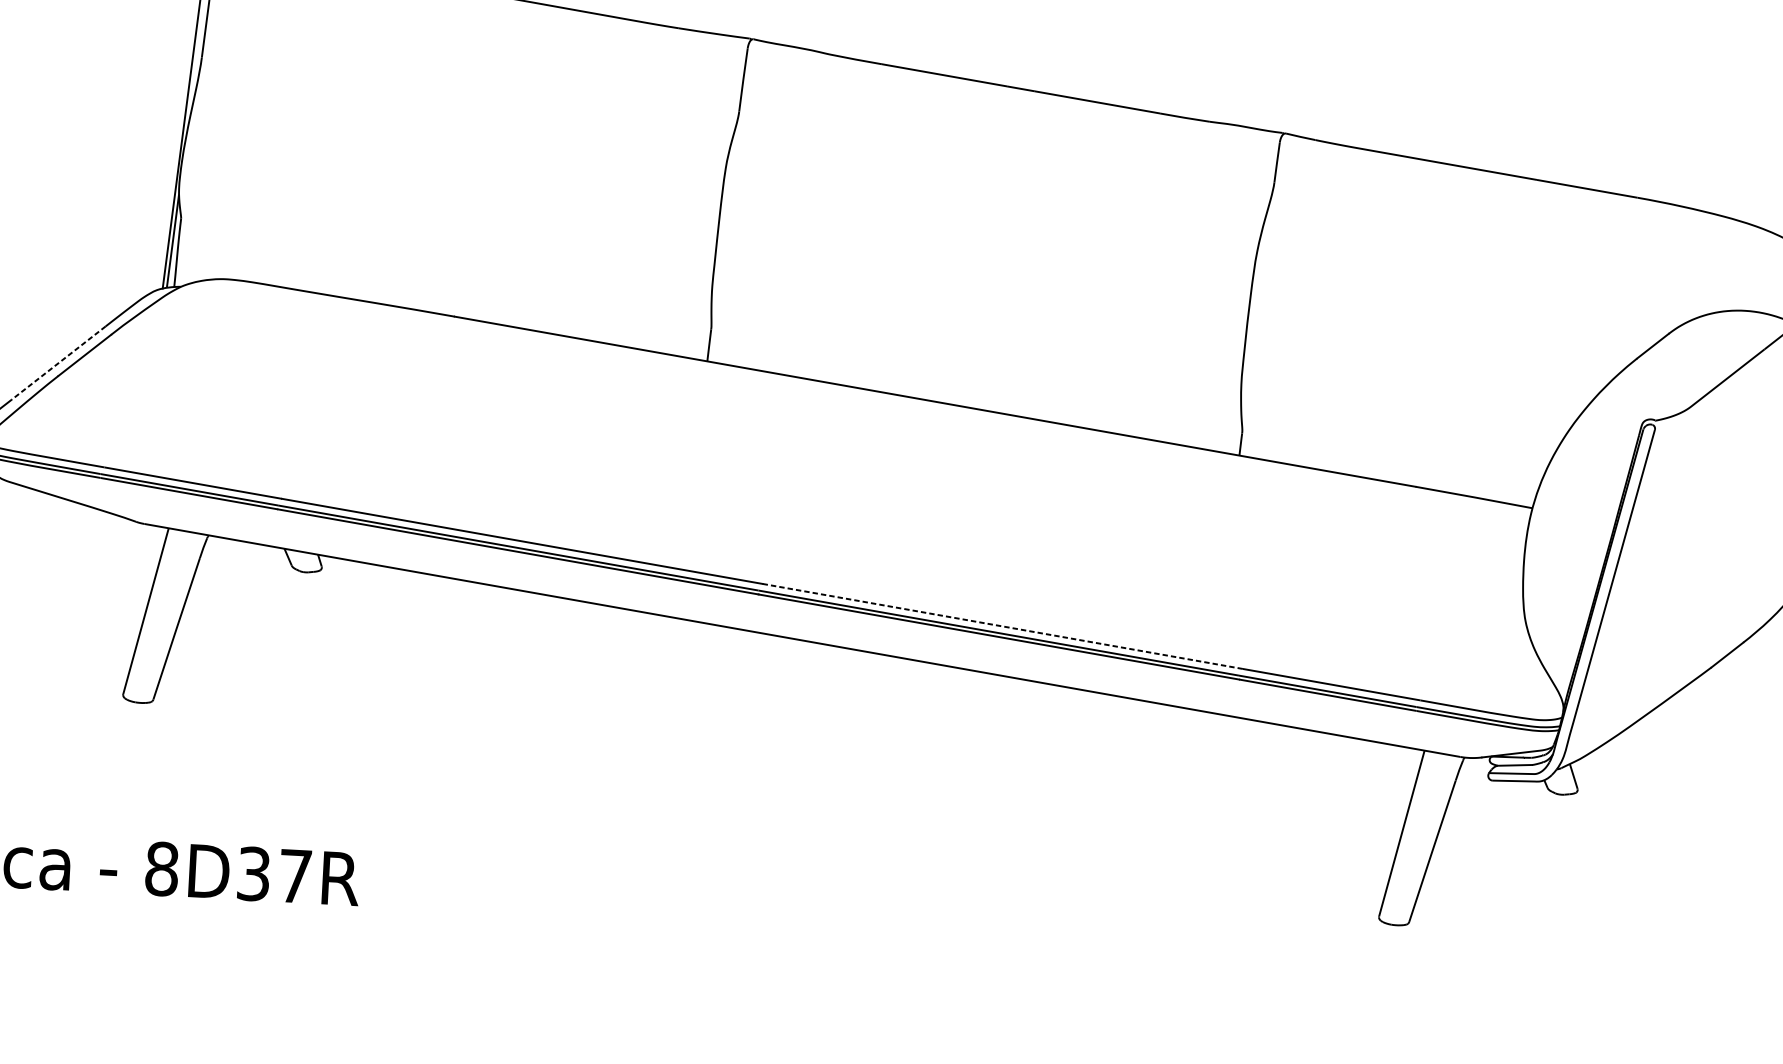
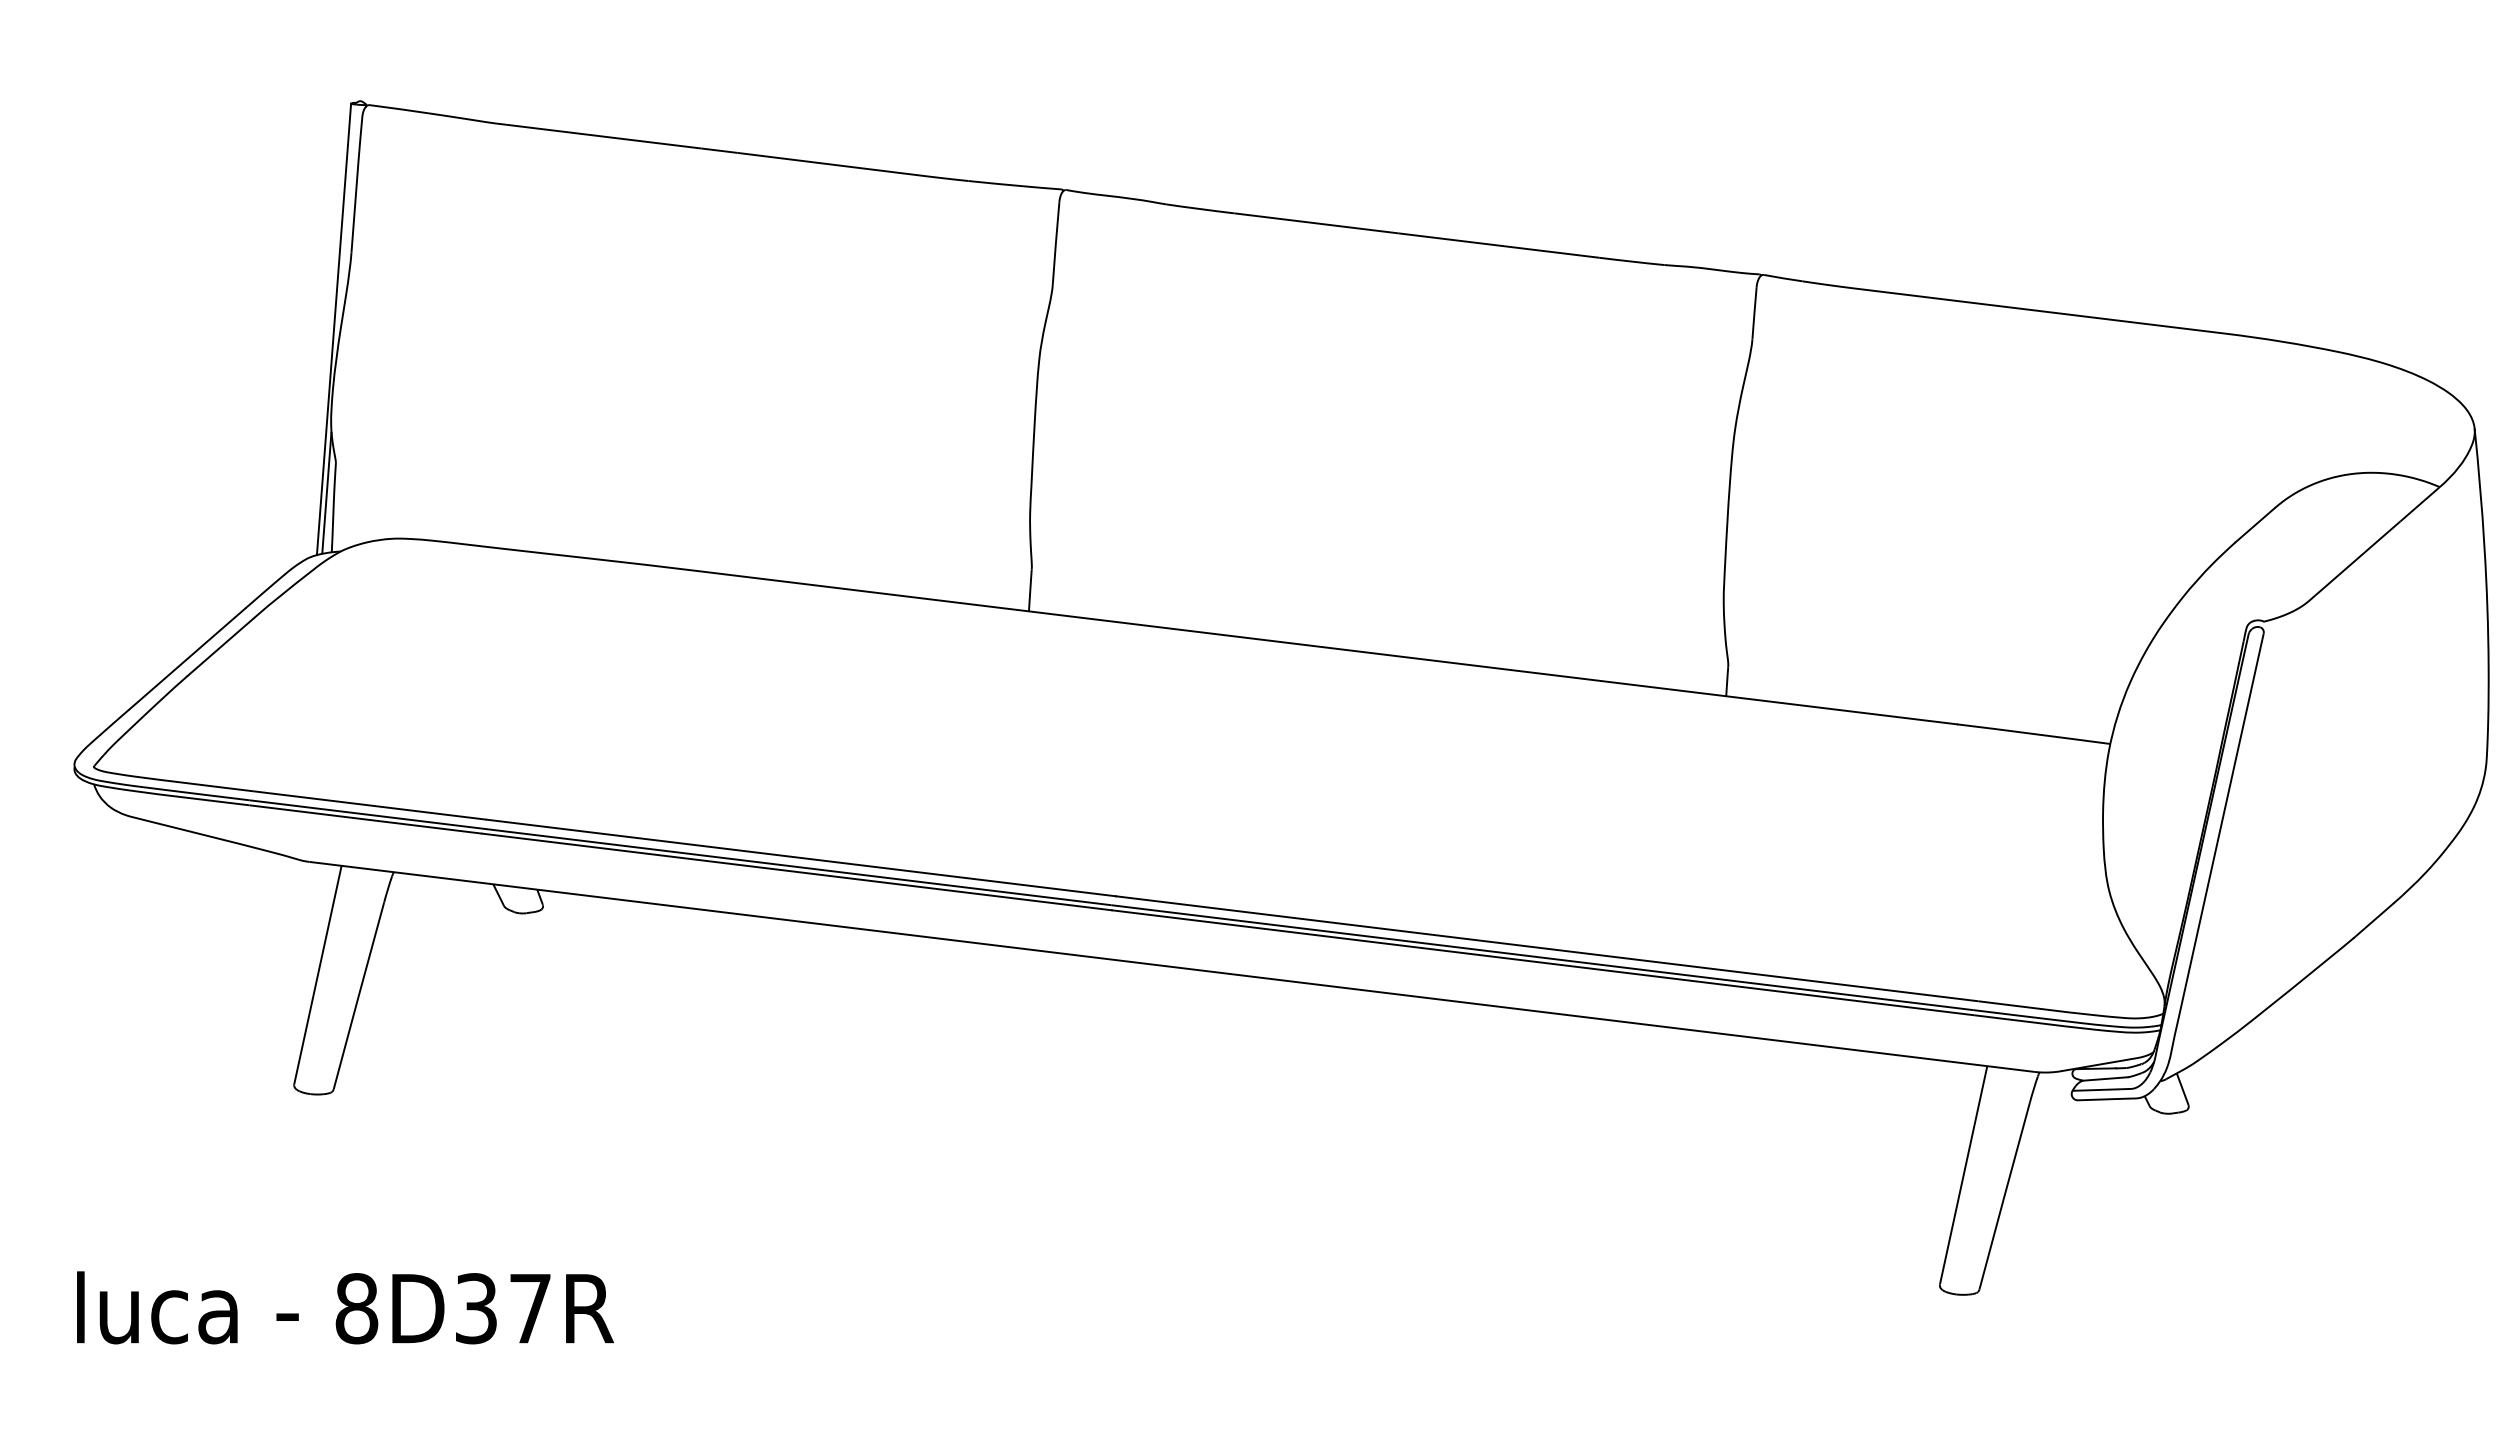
line: (58, 363) -> (186, 659), dashed -> solid
line: (1002, 626) -> (1430, 934), dashed -> solid

